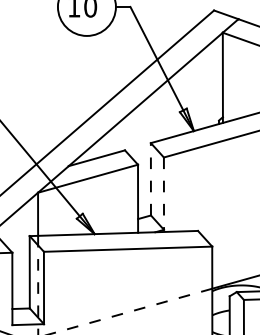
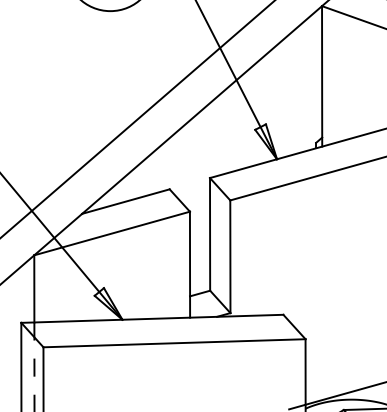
line: (150, 178) -> (209, 233), dashed -> solid
line: (163, 194) -> (229, 258), dashed -> solid

